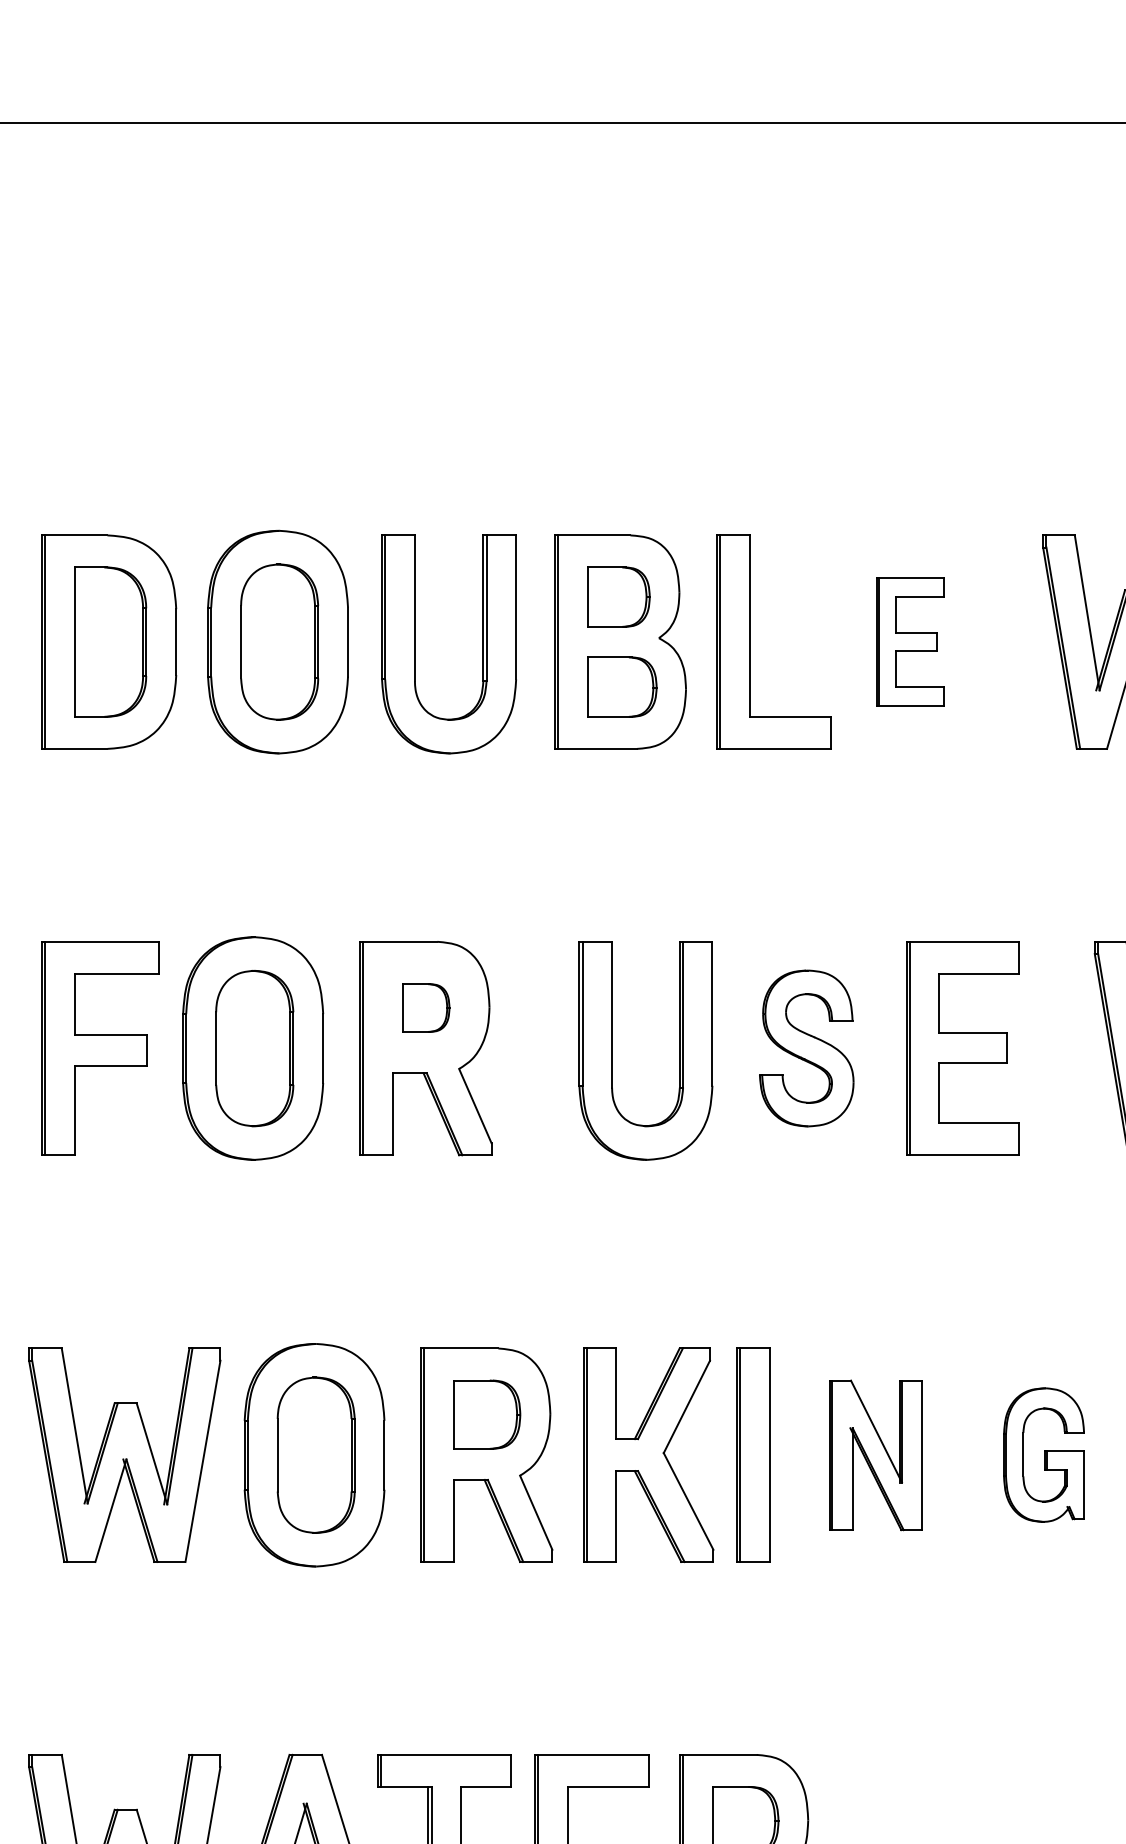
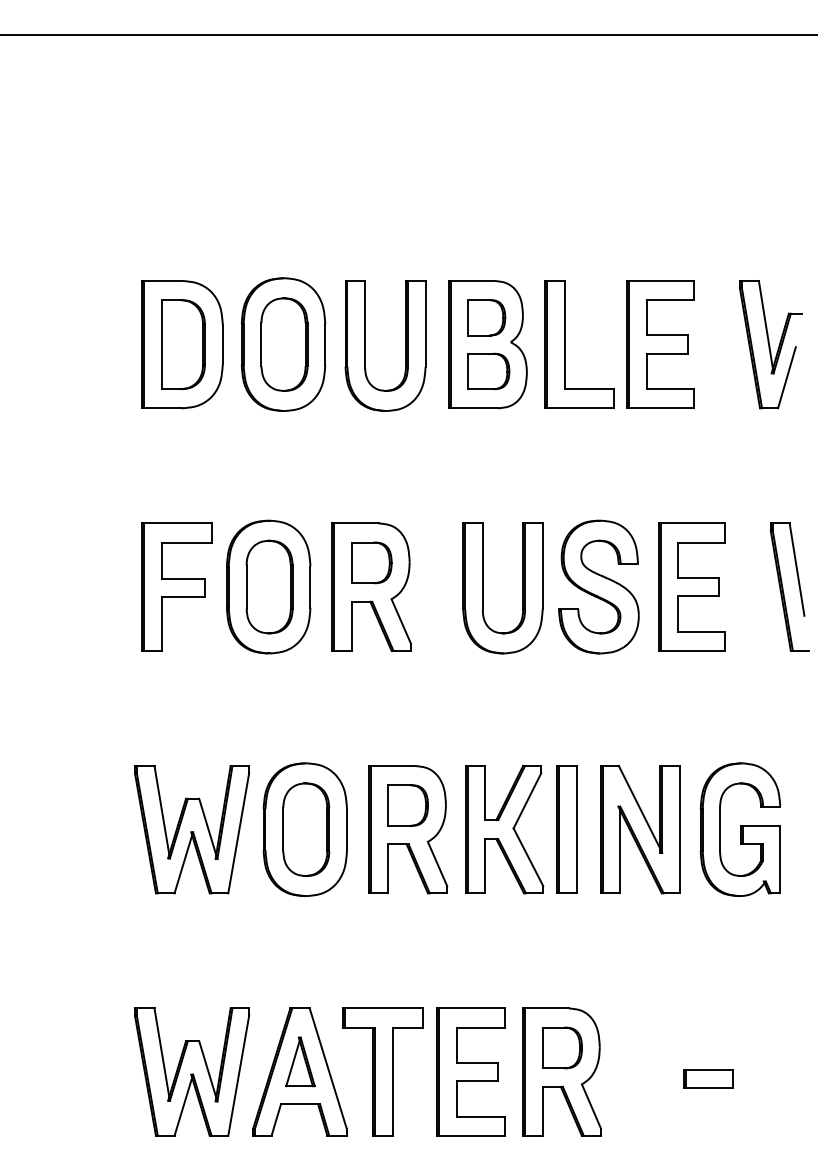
part: (909, 641) -> (660, 344), size x1.67
part: (425, 1007) -> (371, 562), size x1.43
part: (806, 1047) -> (598, 586), size x1.43
part: (876, 1454) -> (640, 829), size x1.43
part: (1044, 1454) -> (740, 829), size x1.67

